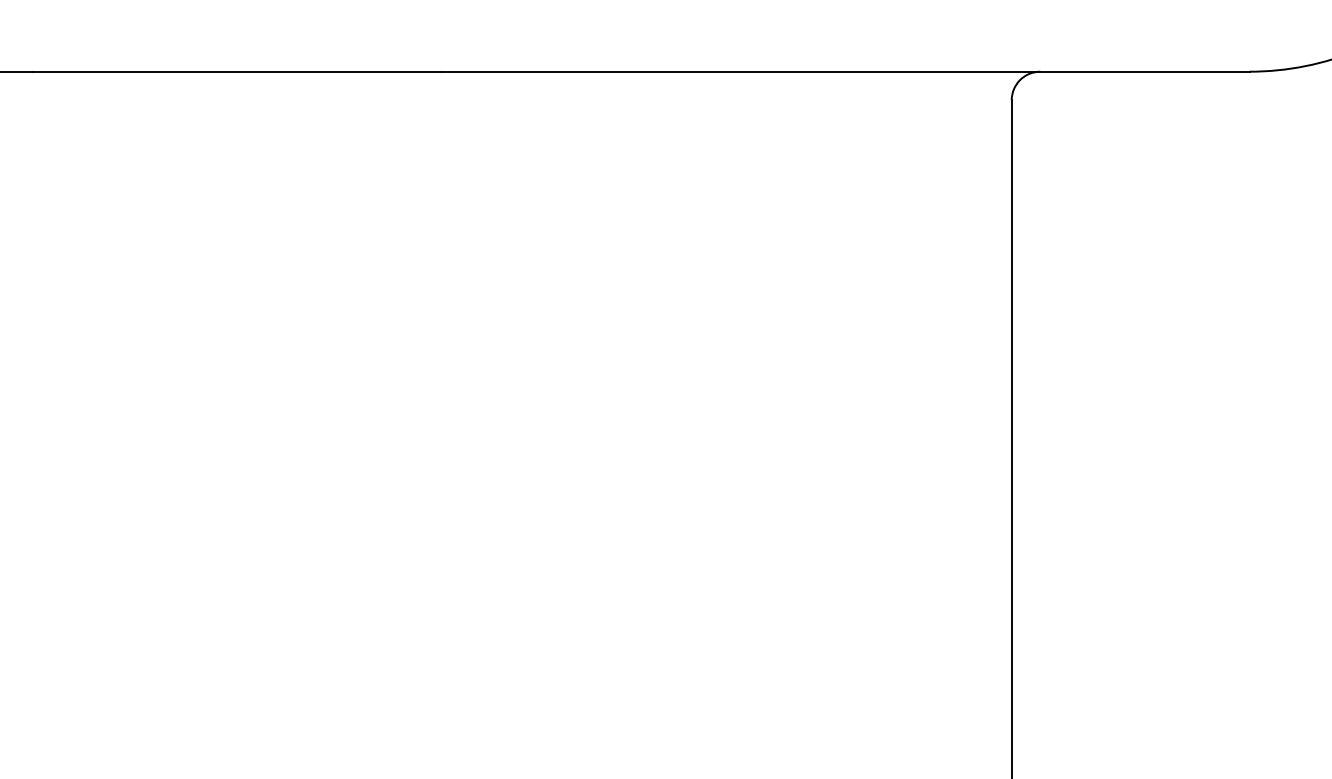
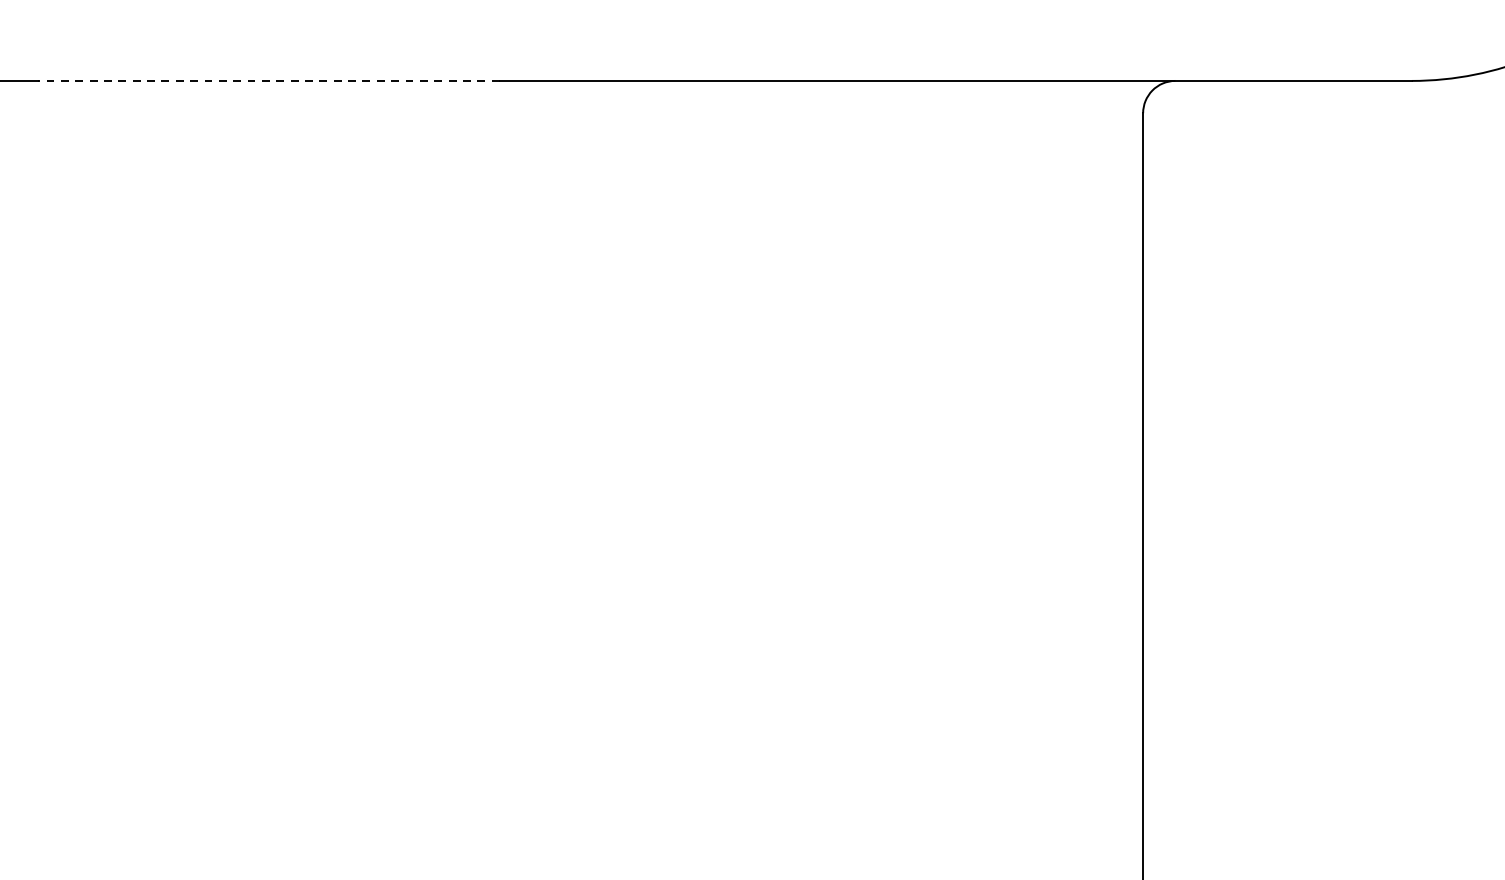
line: (237, 71) -> (268, 80), solid -> dashed

